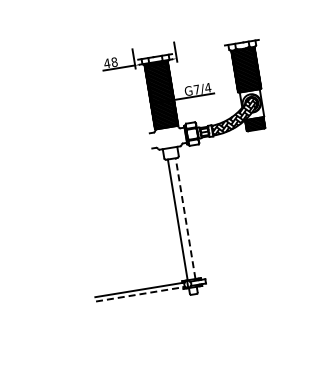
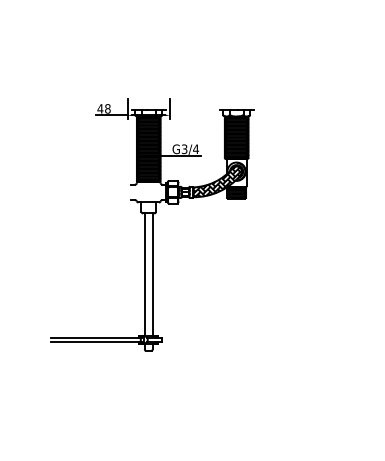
text: (196, 89) -> (184, 149), G7/4 -> G3/4
line: (185, 218) -> (152, 274), dashed -> solid
line: (141, 294) -> (96, 342), dashed -> solid

